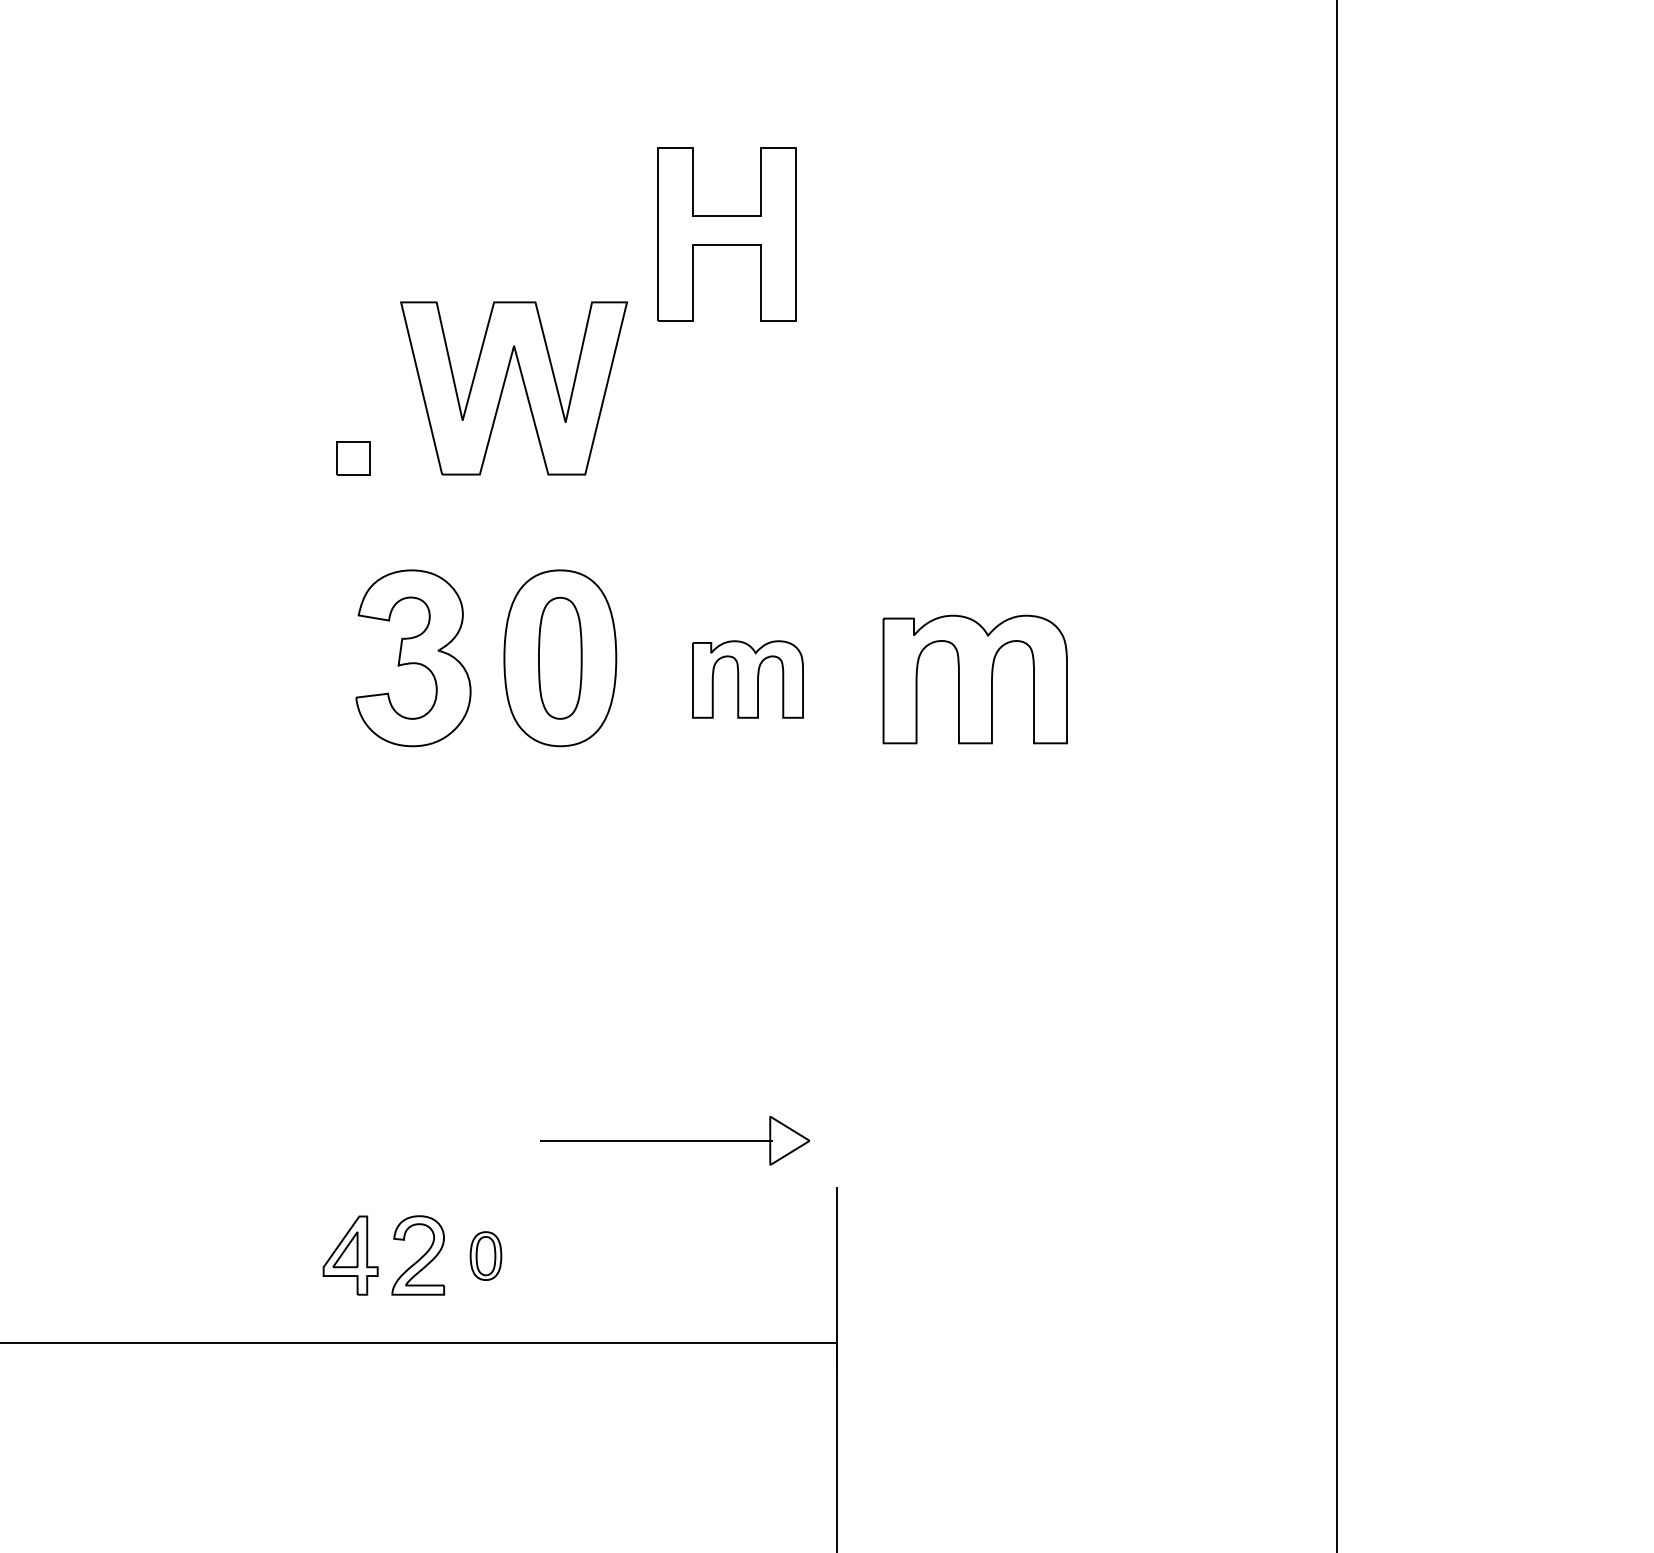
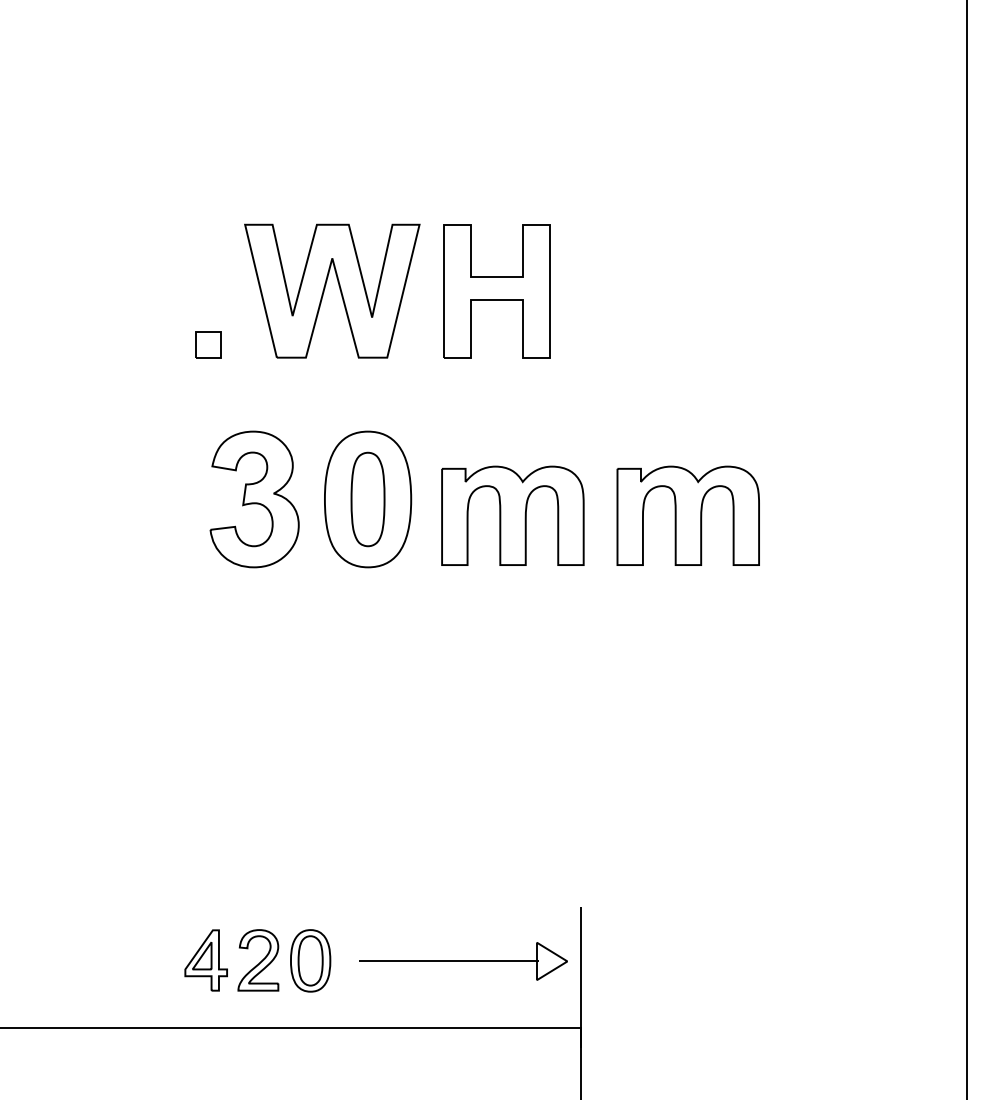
part: (726, 234) -> (496, 291), moved
part: (747, 679) -> (512, 515), size x1.67
part: (674, 1140) -> (463, 961), moved
part: (485, 1255) -> (310, 960), size x1.67

